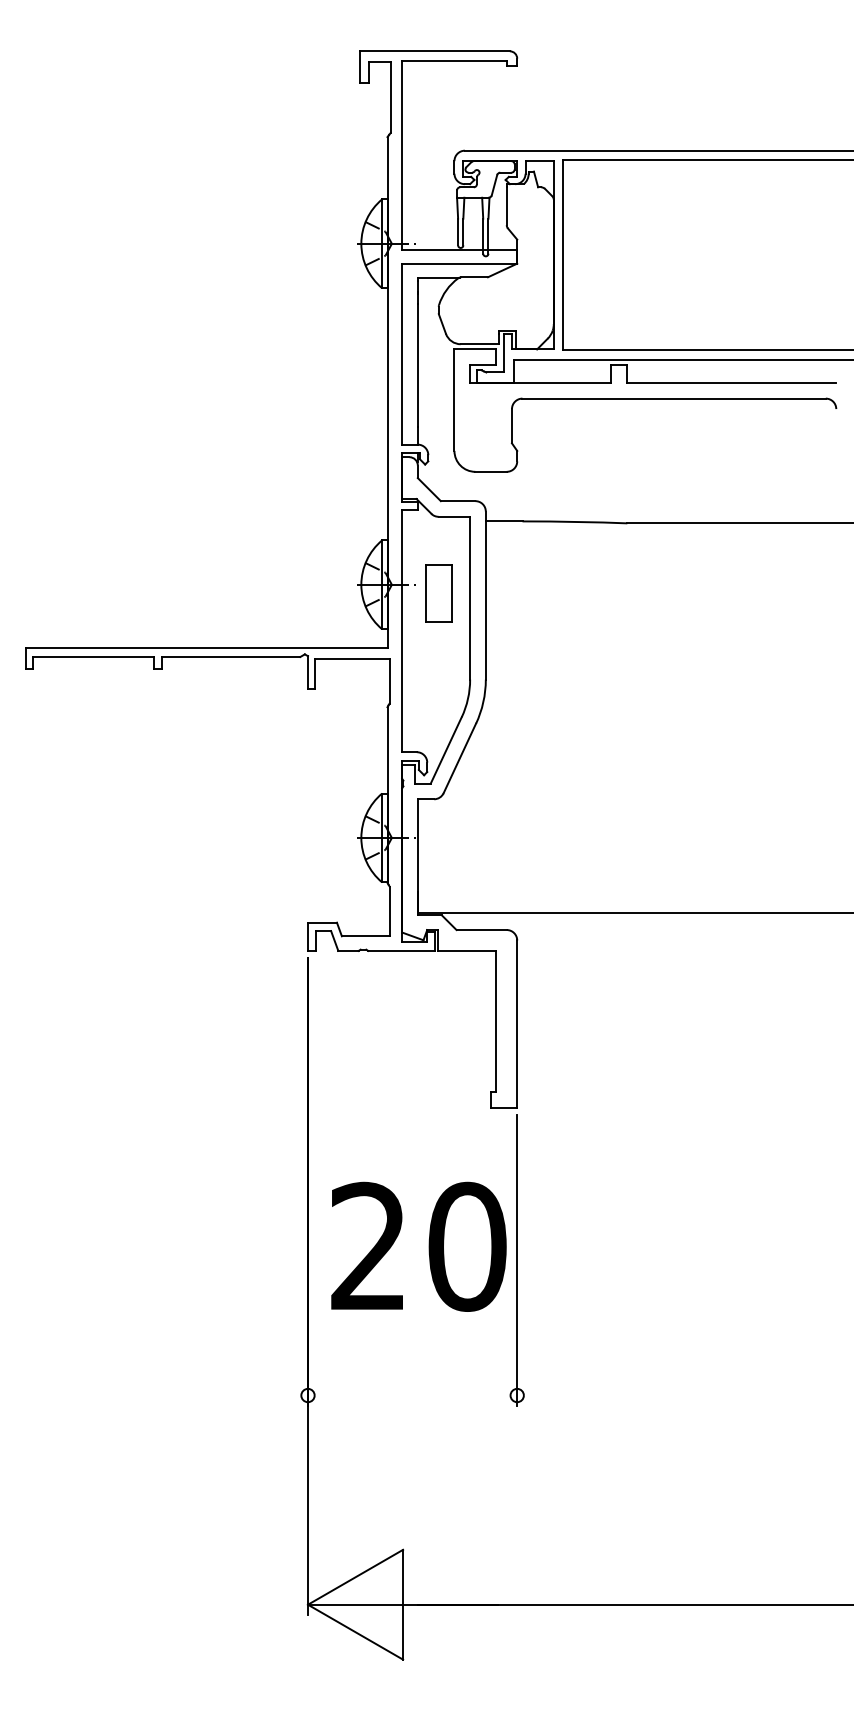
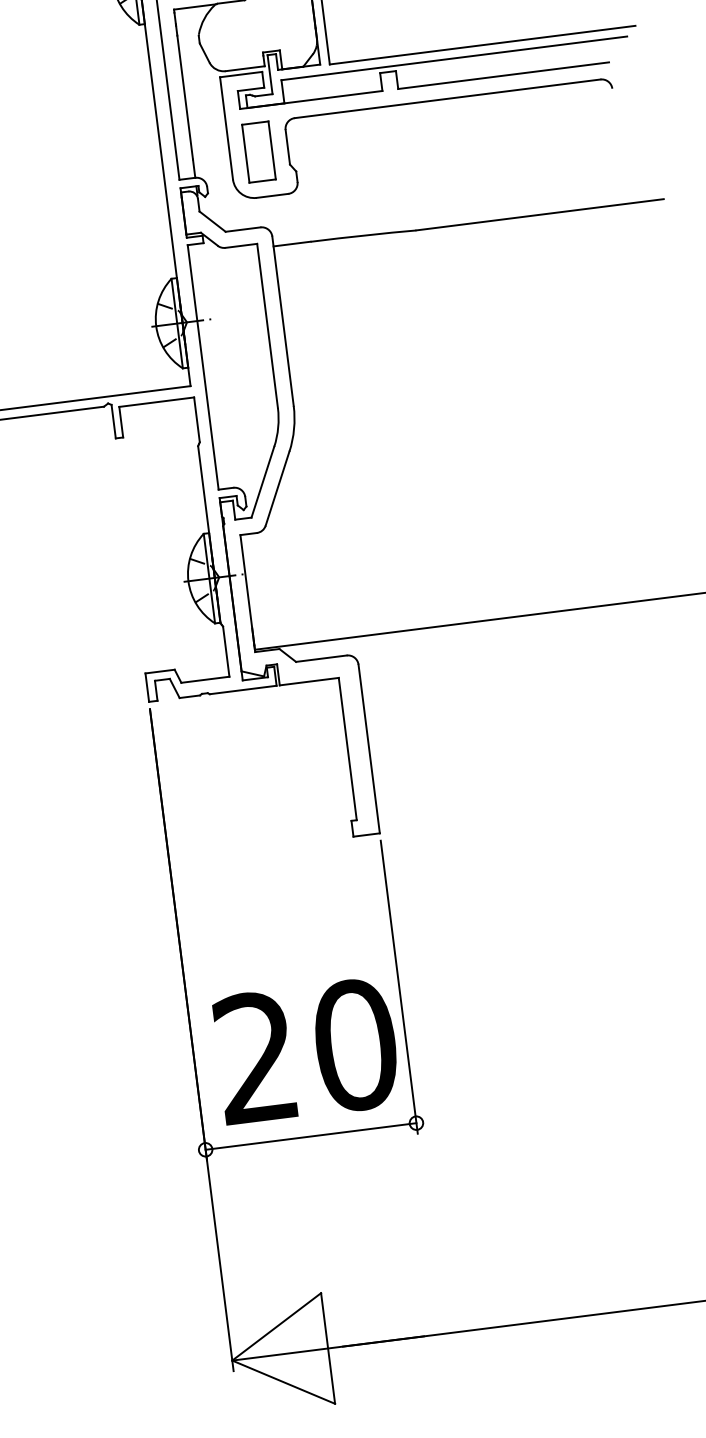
part: (438, 593) -> (258, 152), moved
text: (418, 1246) -> (306, 1051), moved
line: (412, 1395) -> (310, 1136), added

